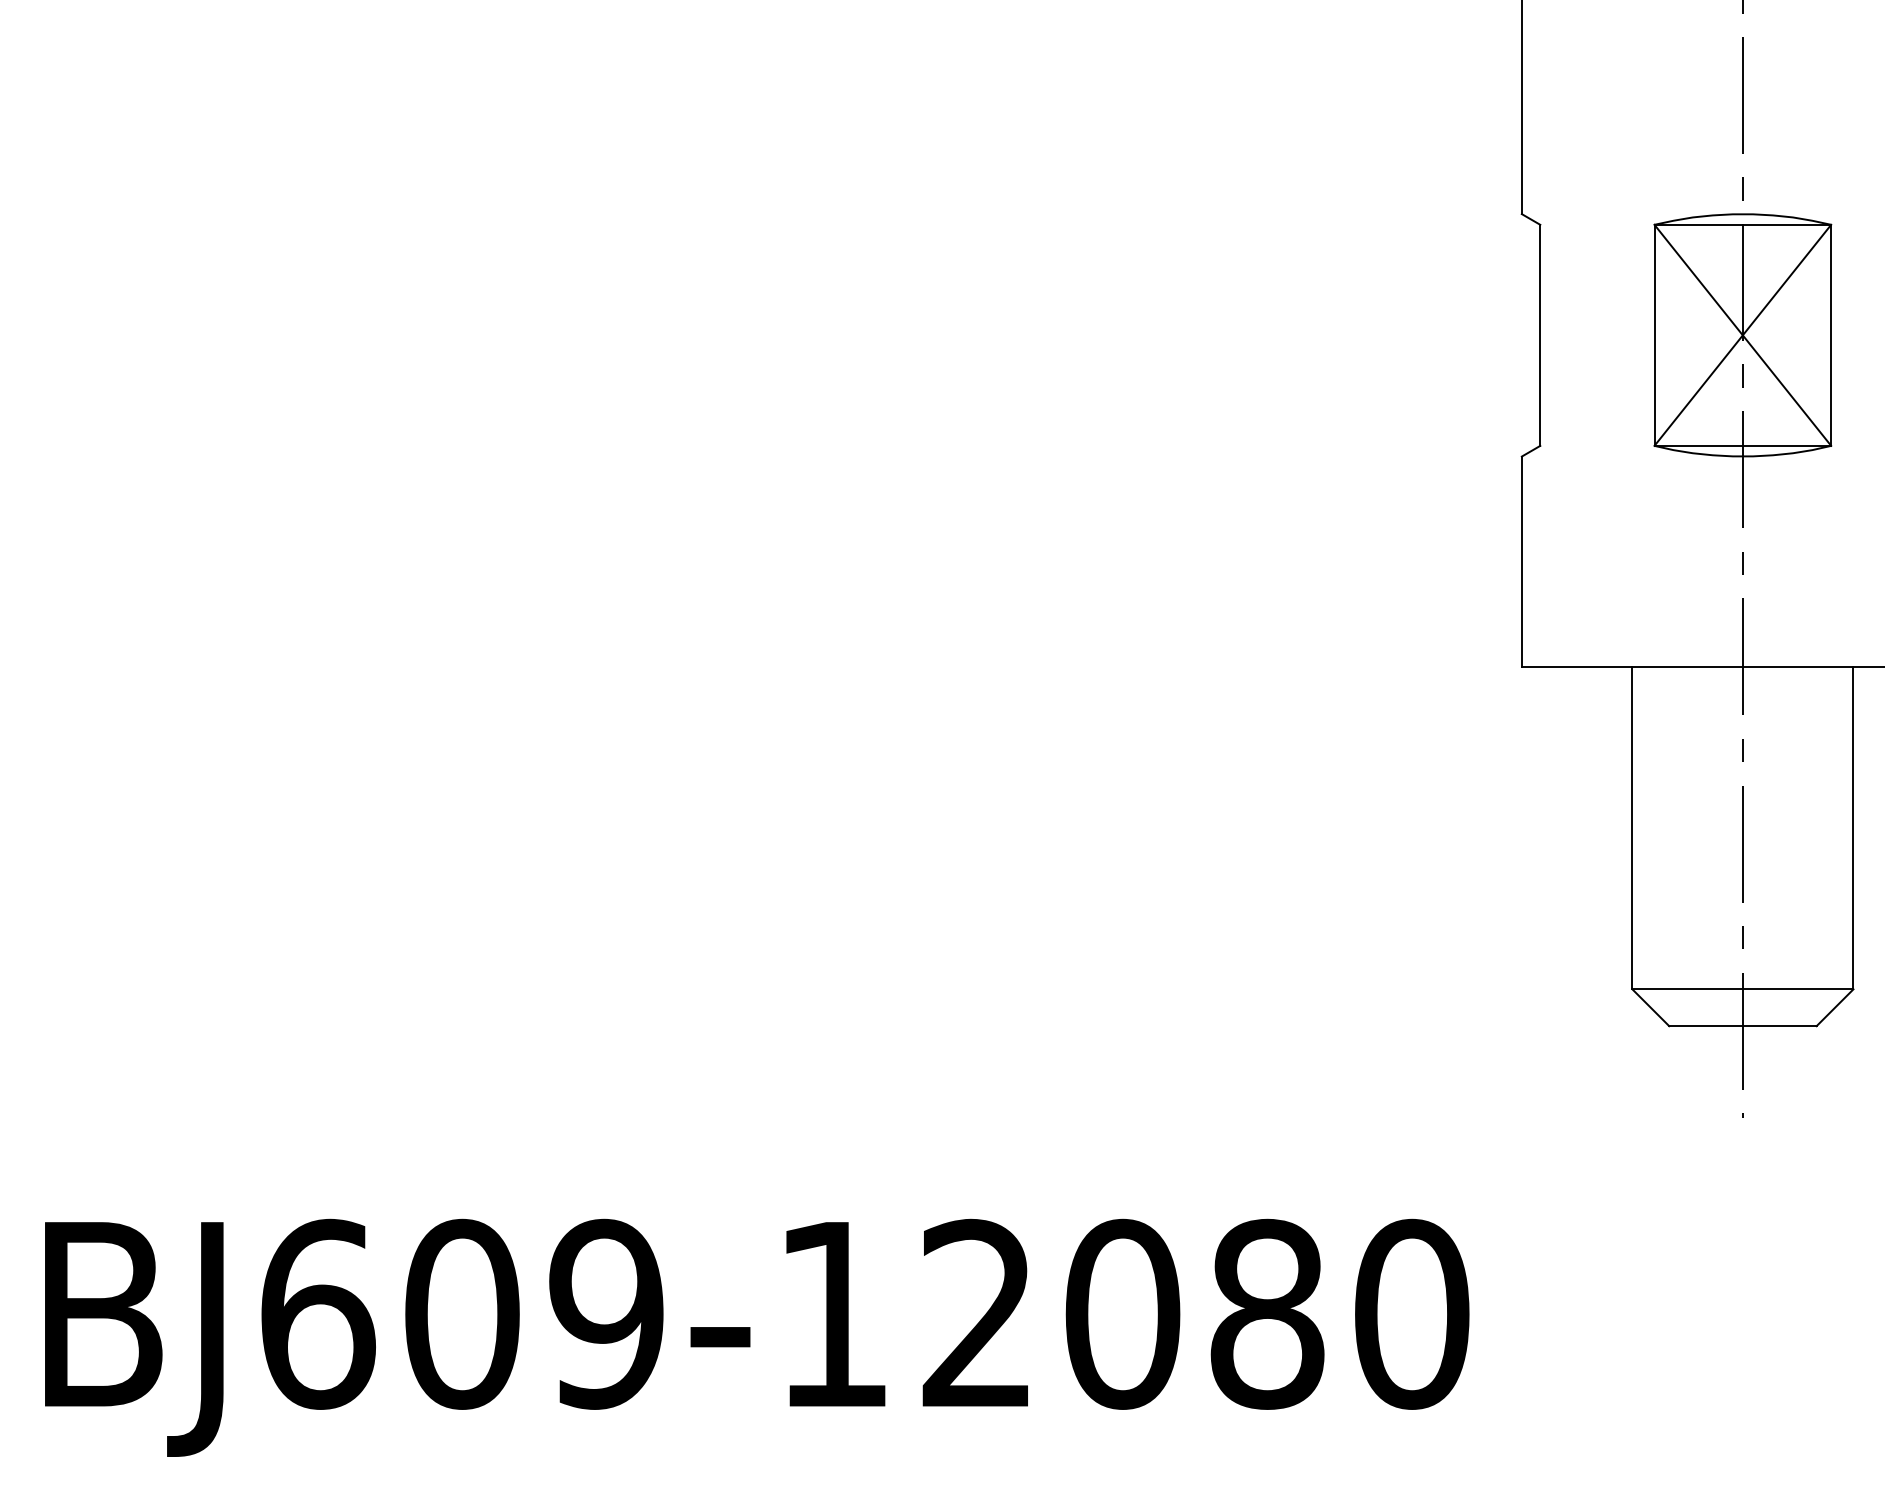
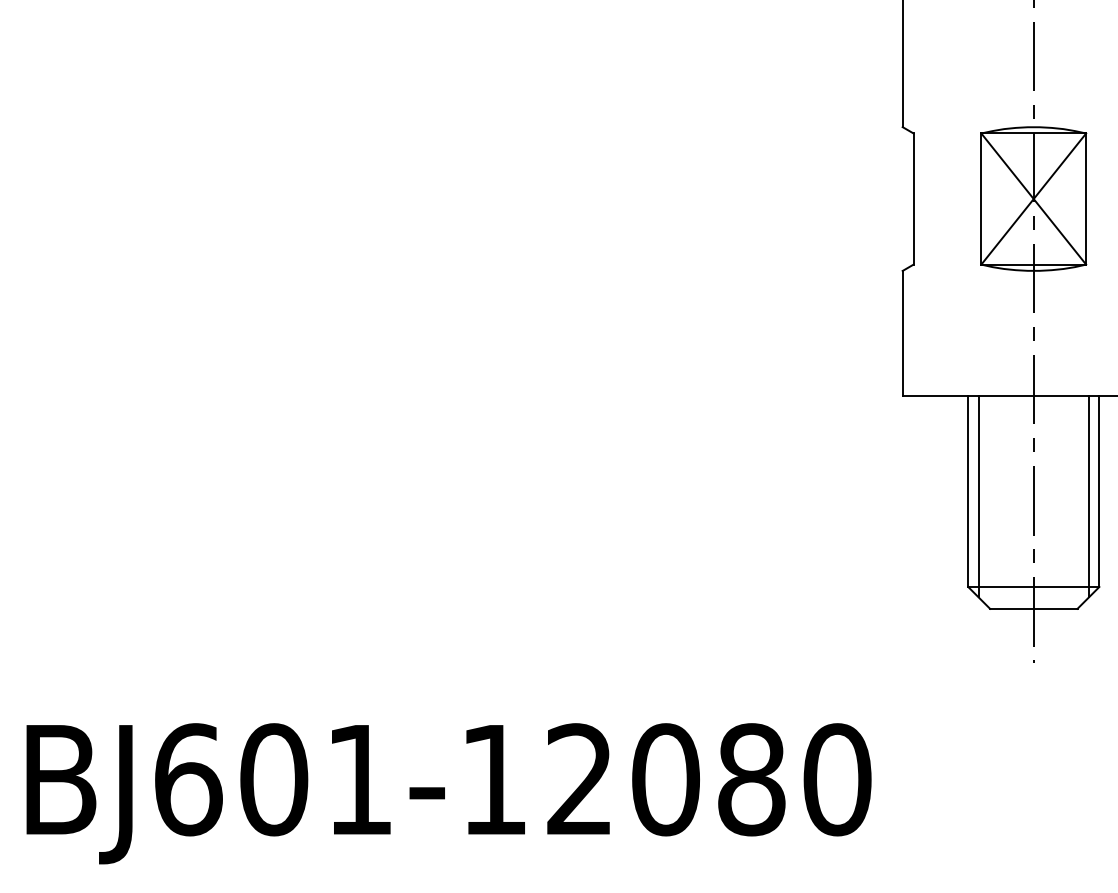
line: (1649, 836) -> (978, 496), added
line: (1835, 836) -> (1088, 496), added
text: (606, 1313) -> (359, 779), BJ609-12080 -> BJ601-12080

